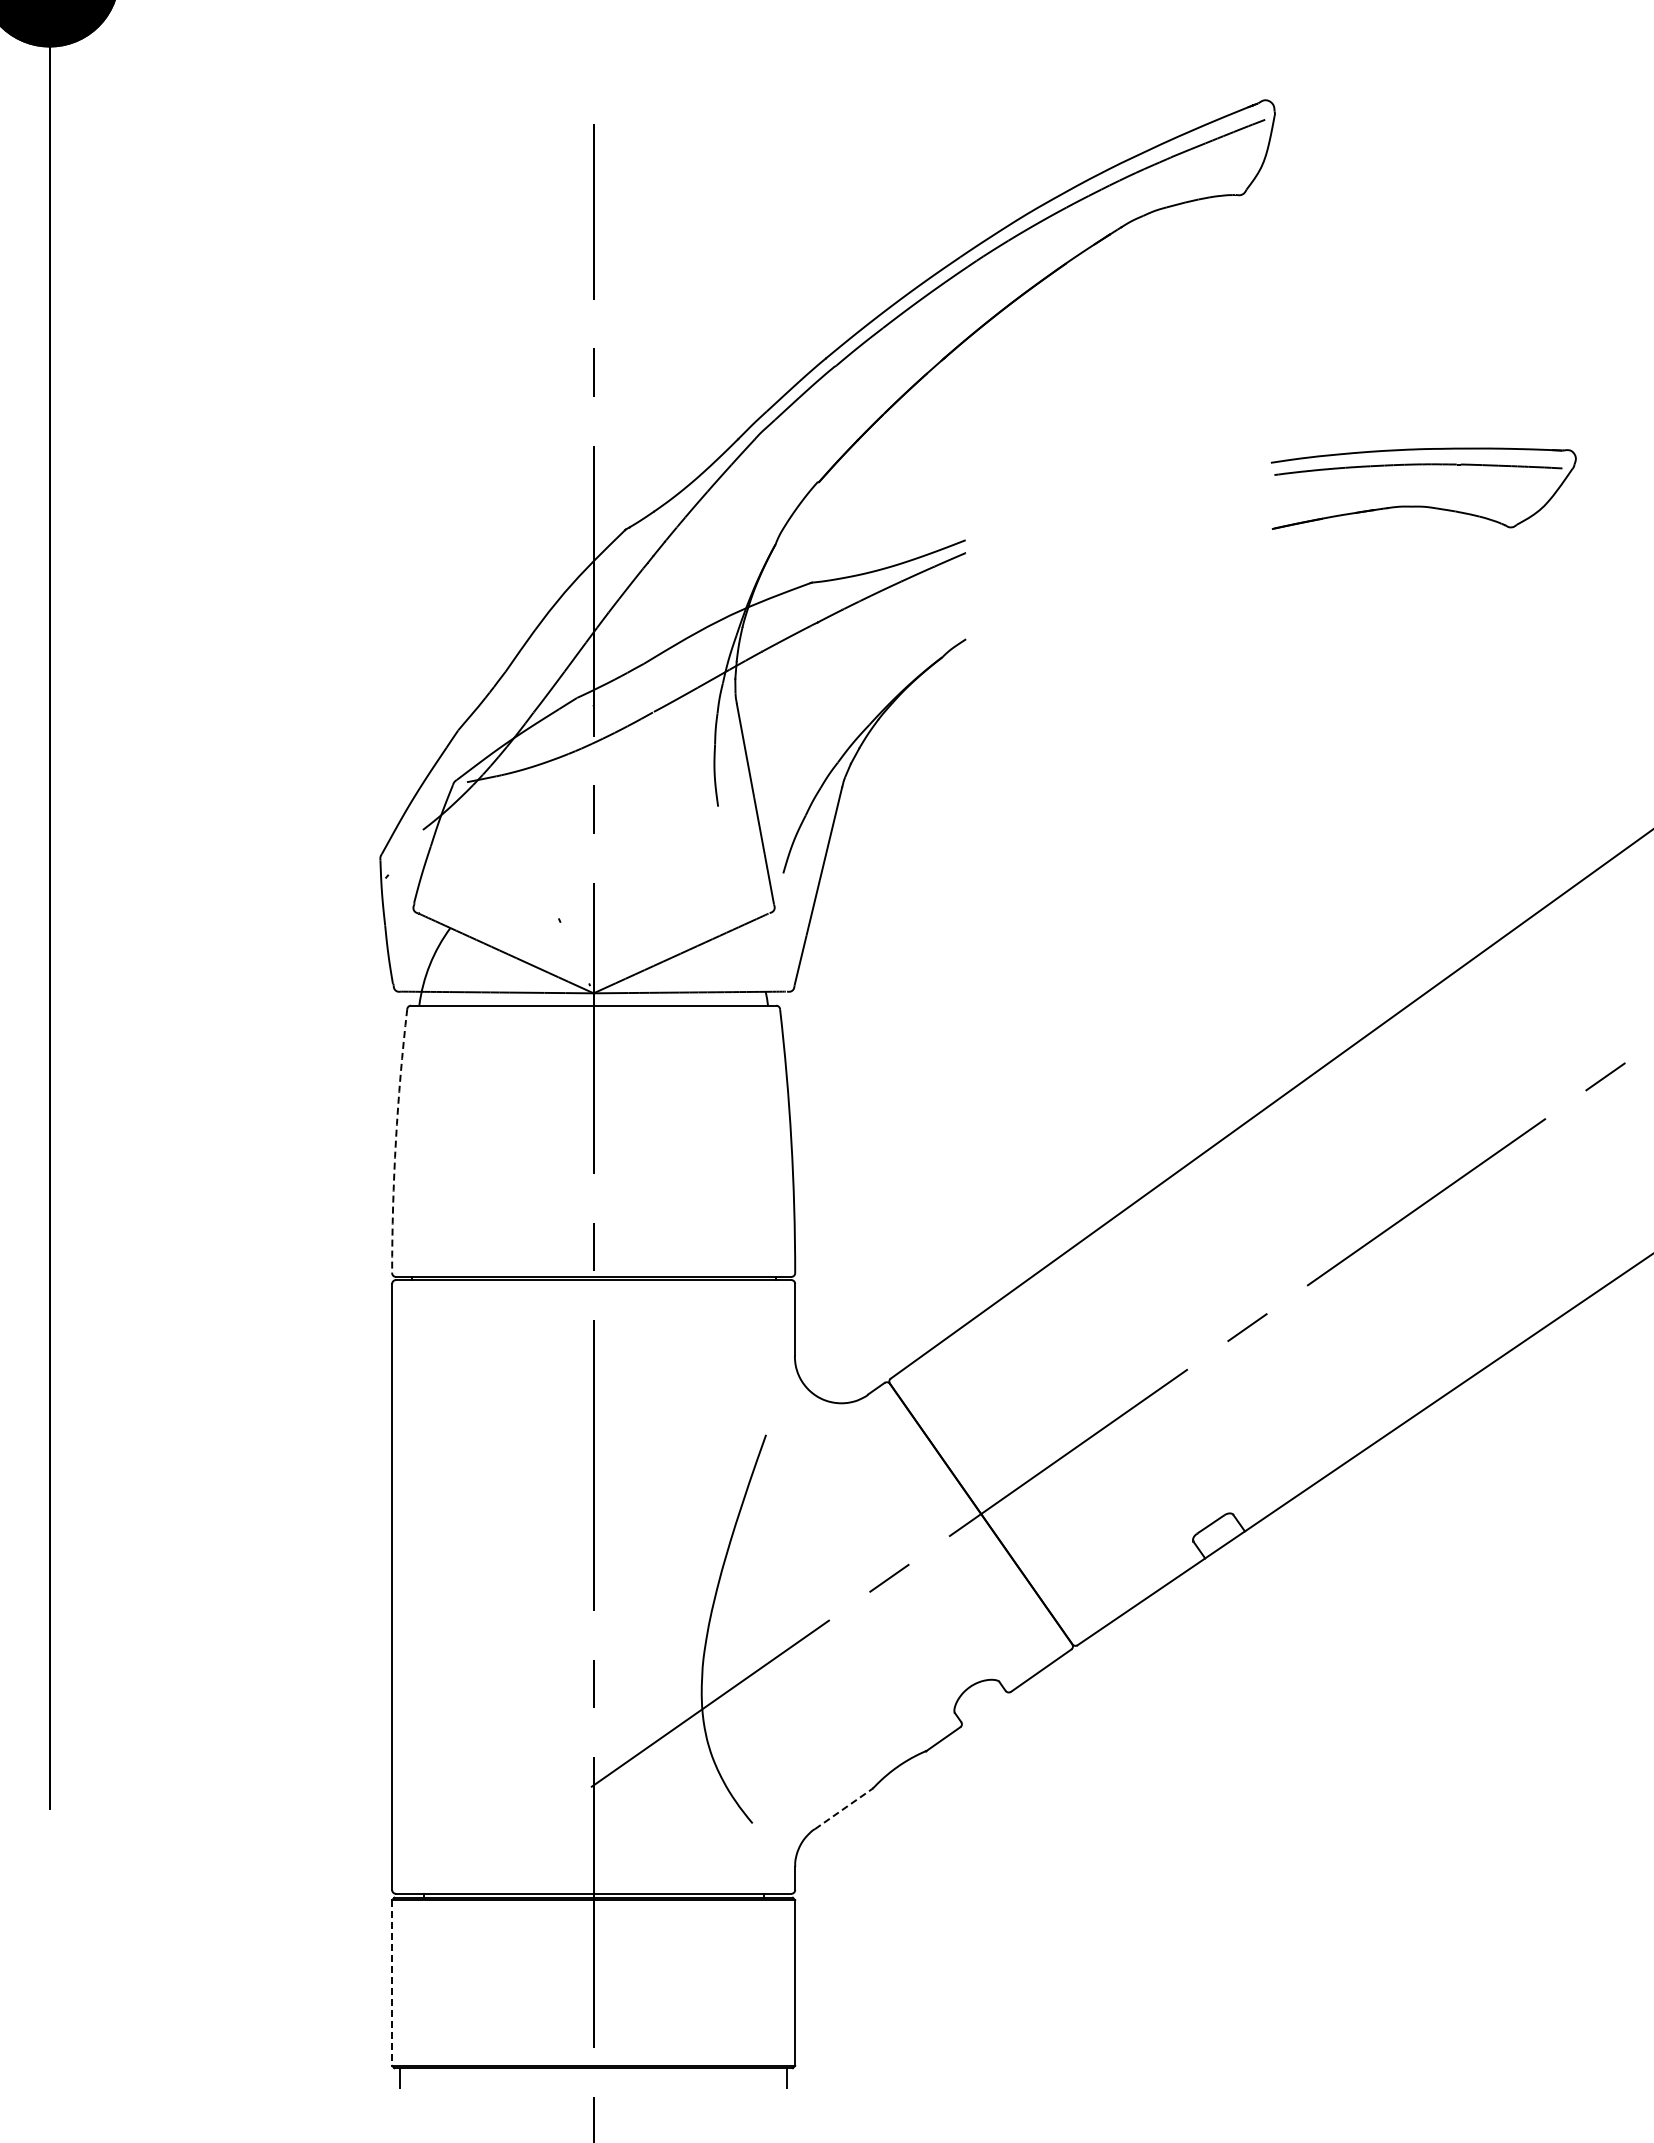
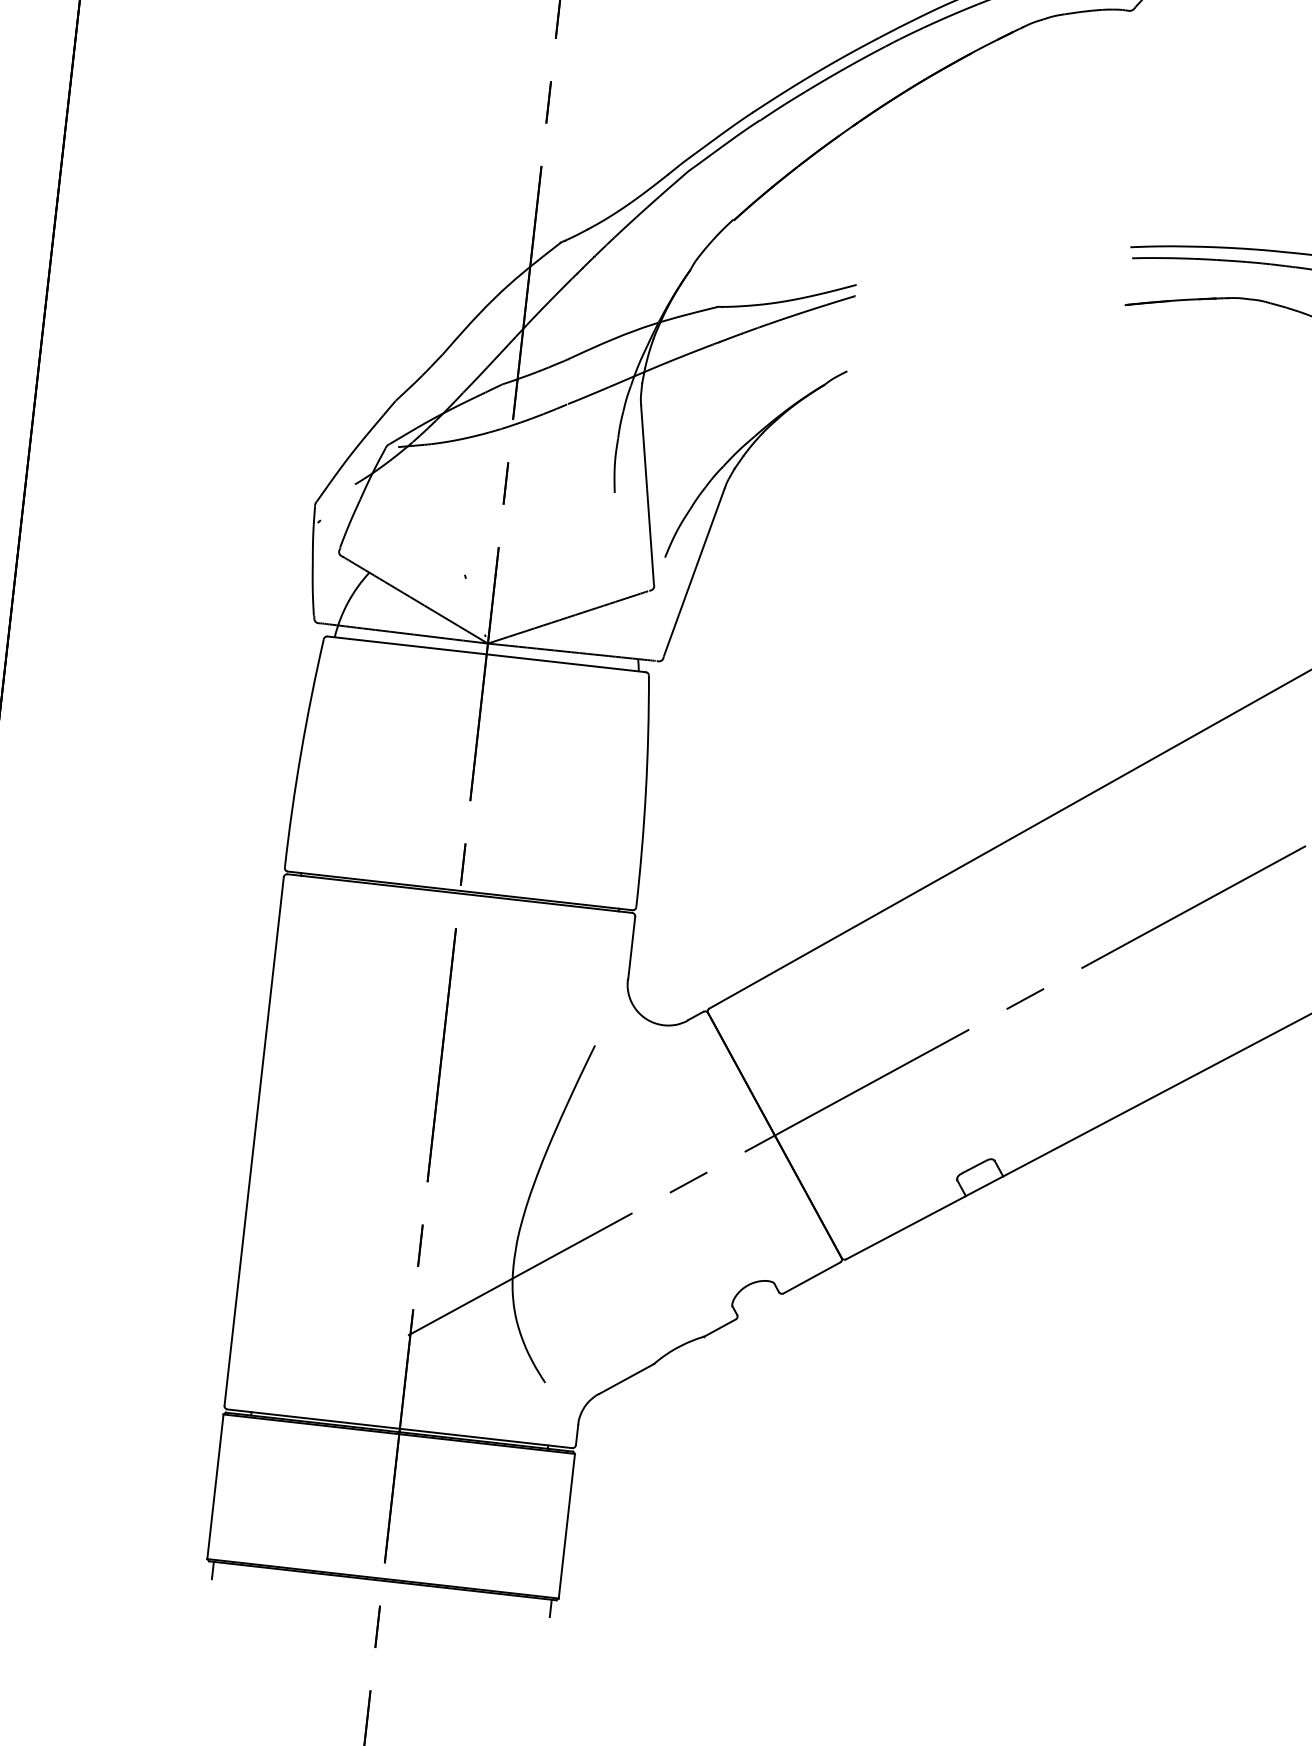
arc: (395, 1140) -> (300, 752), dashed -> solid
line: (844, 1808) -> (626, 1378), dashed -> solid
line: (392, 1982) -> (215, 1486), dashed -> solid

